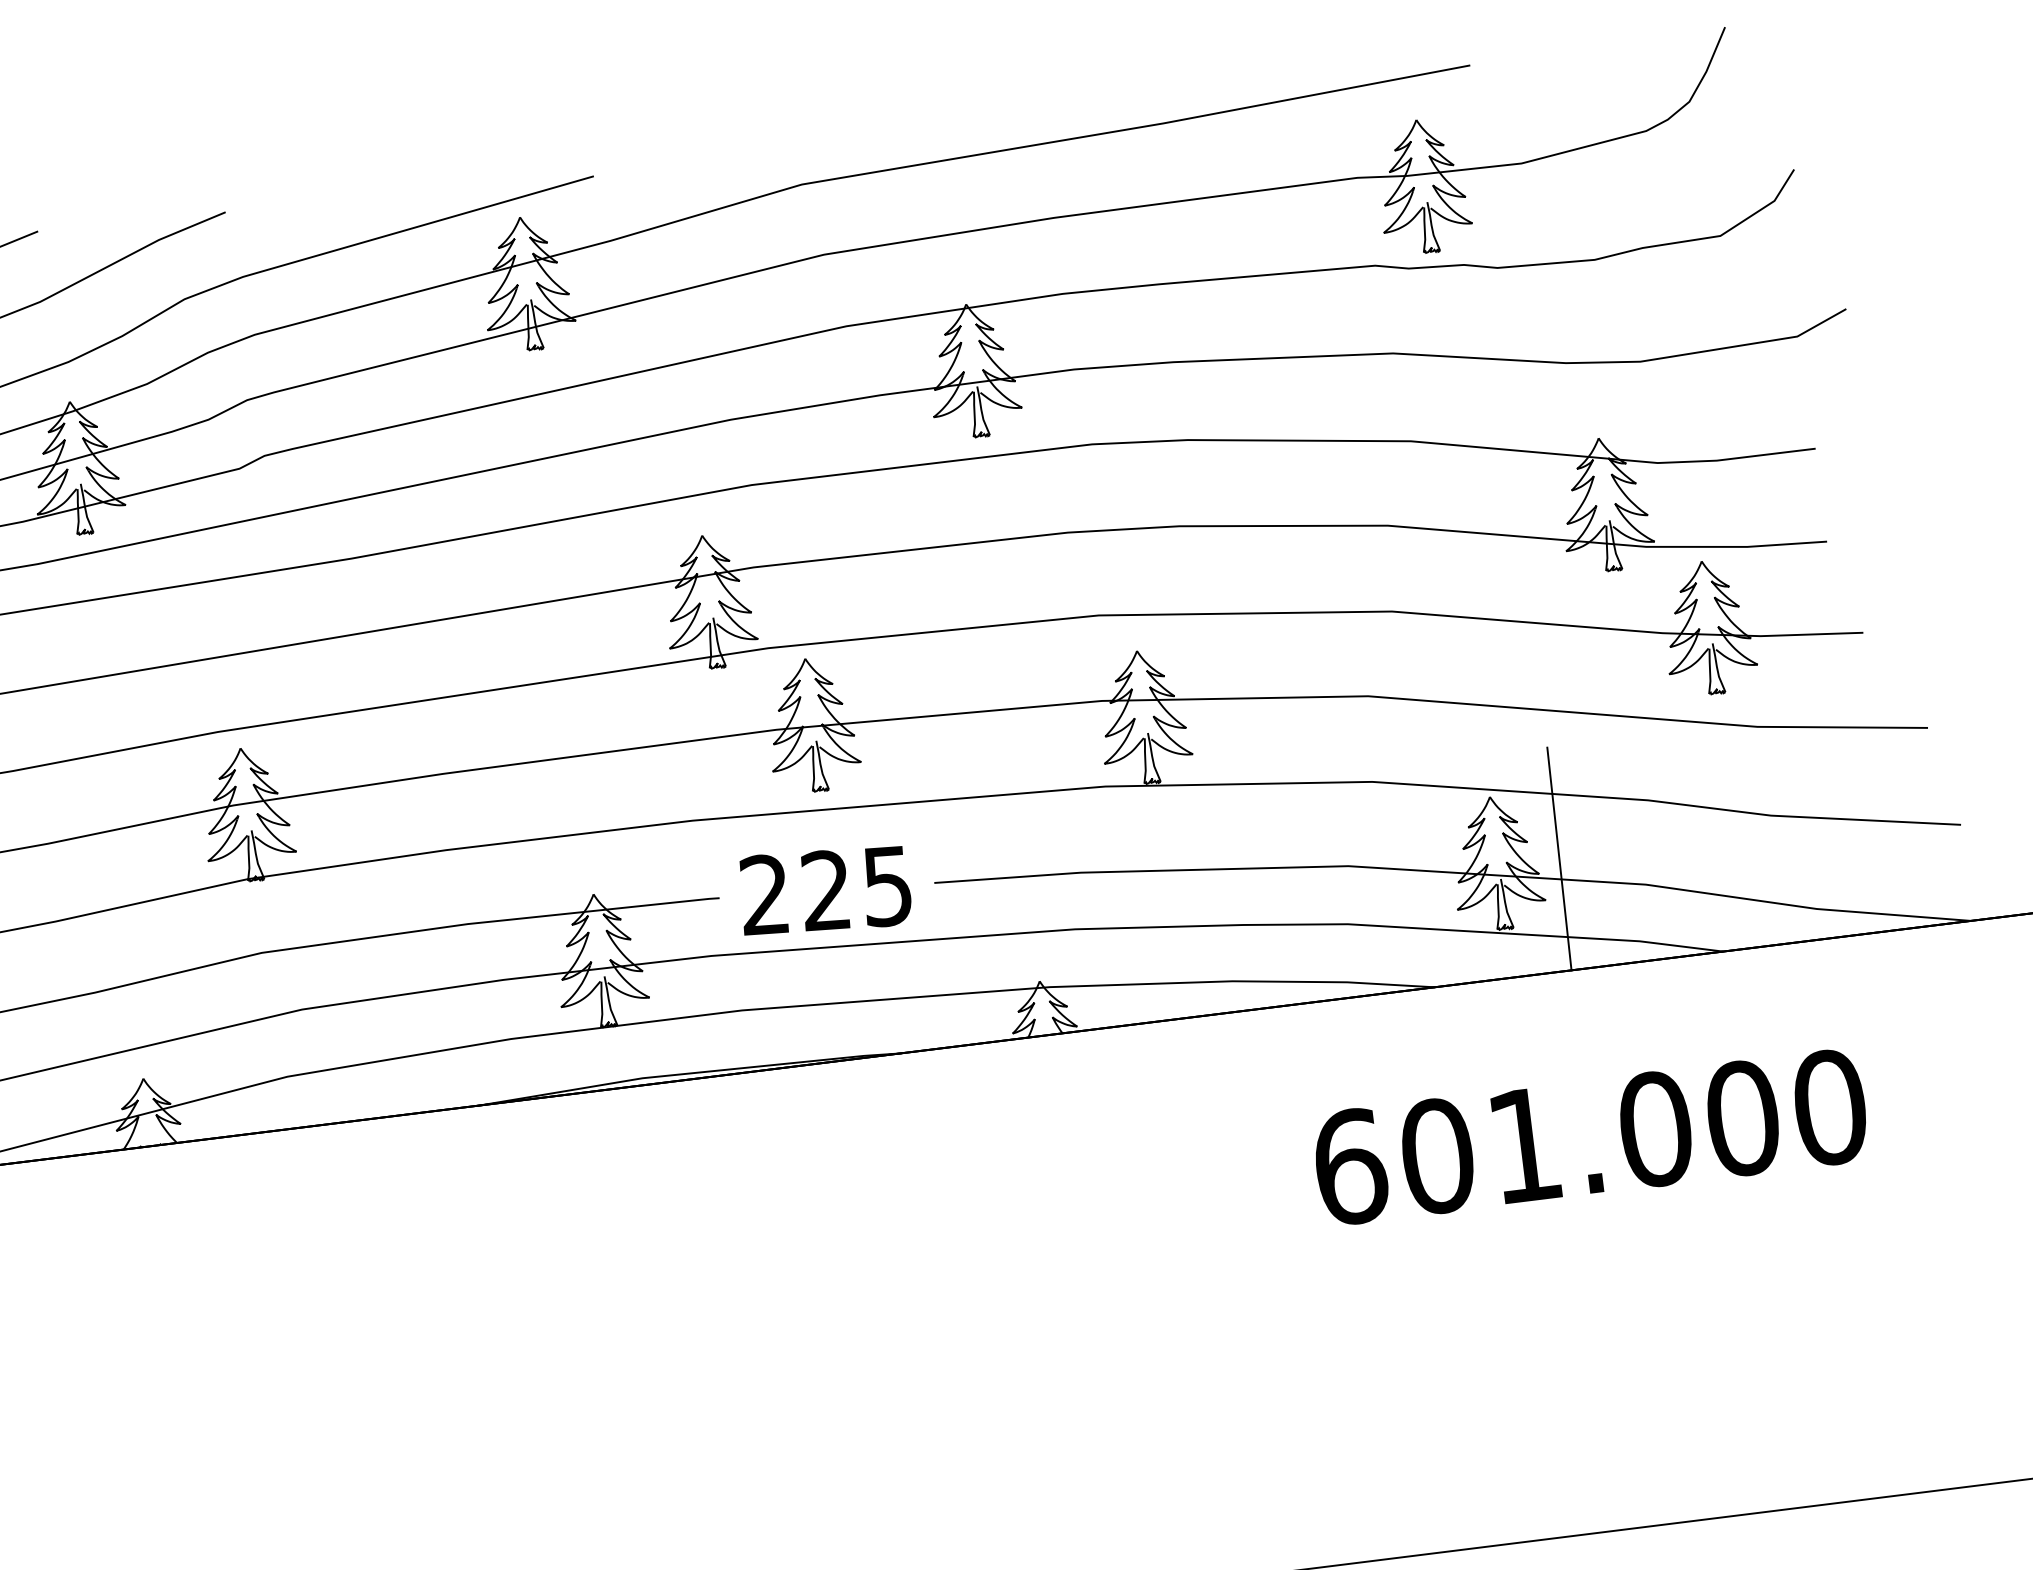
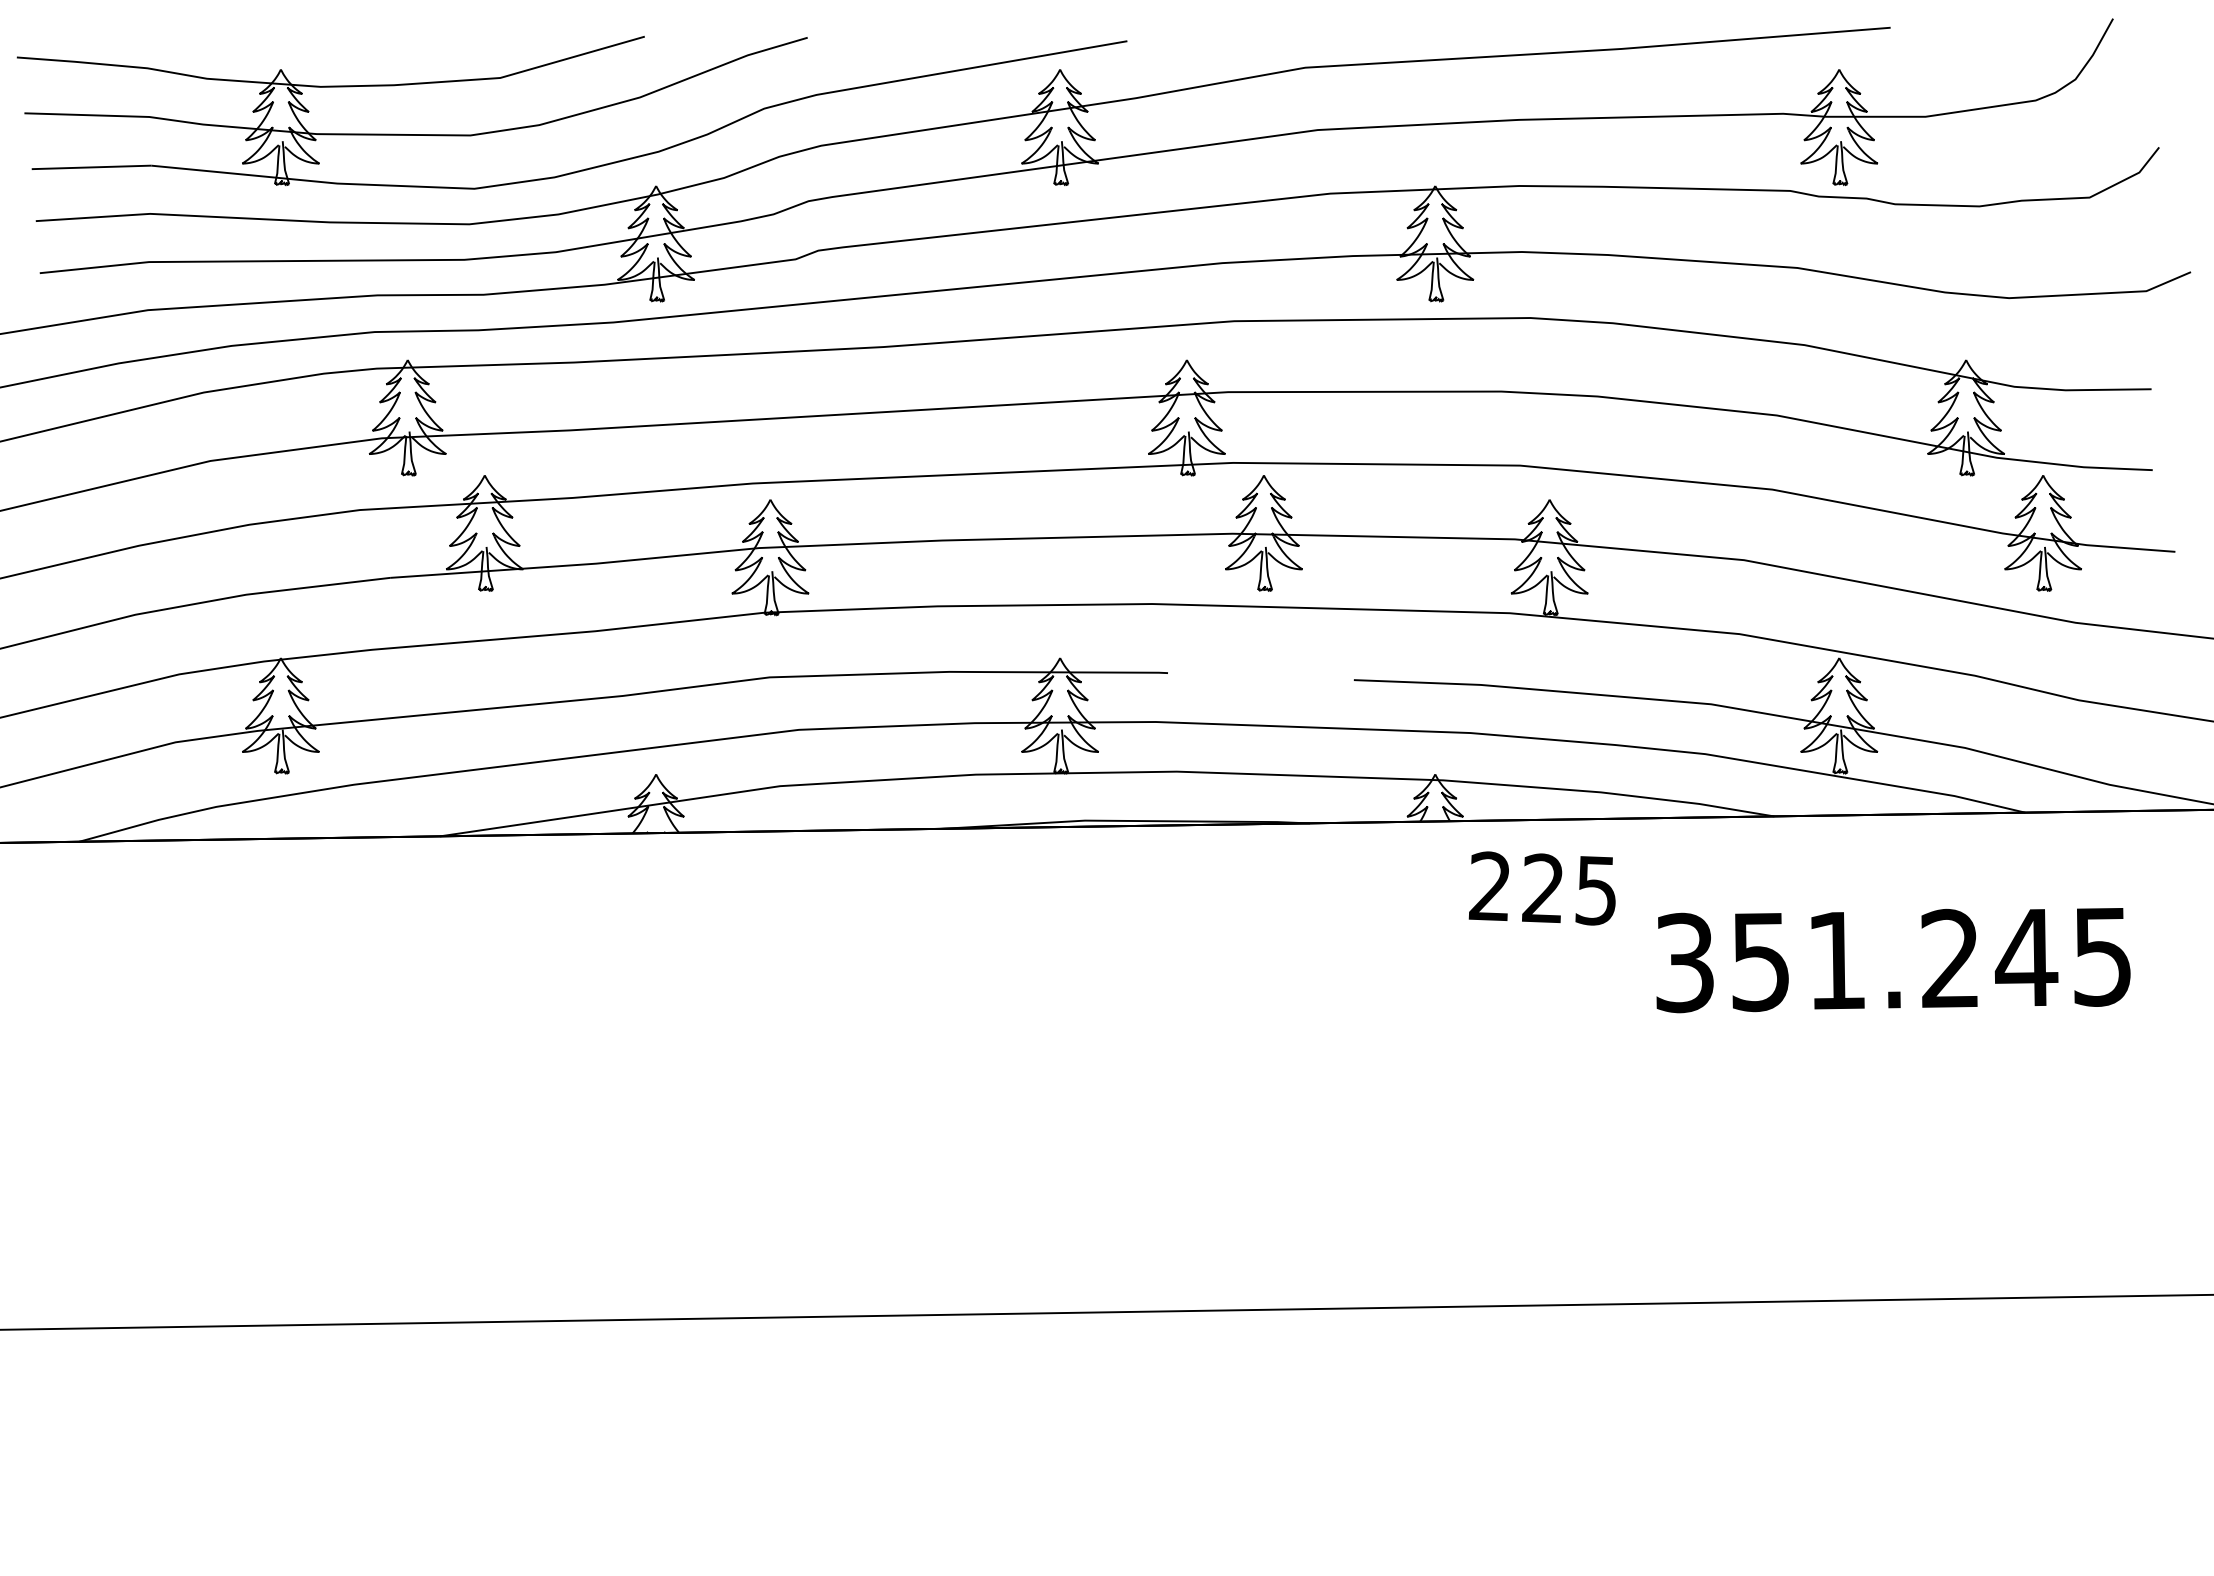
line: (1559, 858) -> (1893, 717), removed
text: (824, 890) -> (1541, 888), moved
text: (1590, 1136) -> (1893, 959), 601.000 -> 351.245

